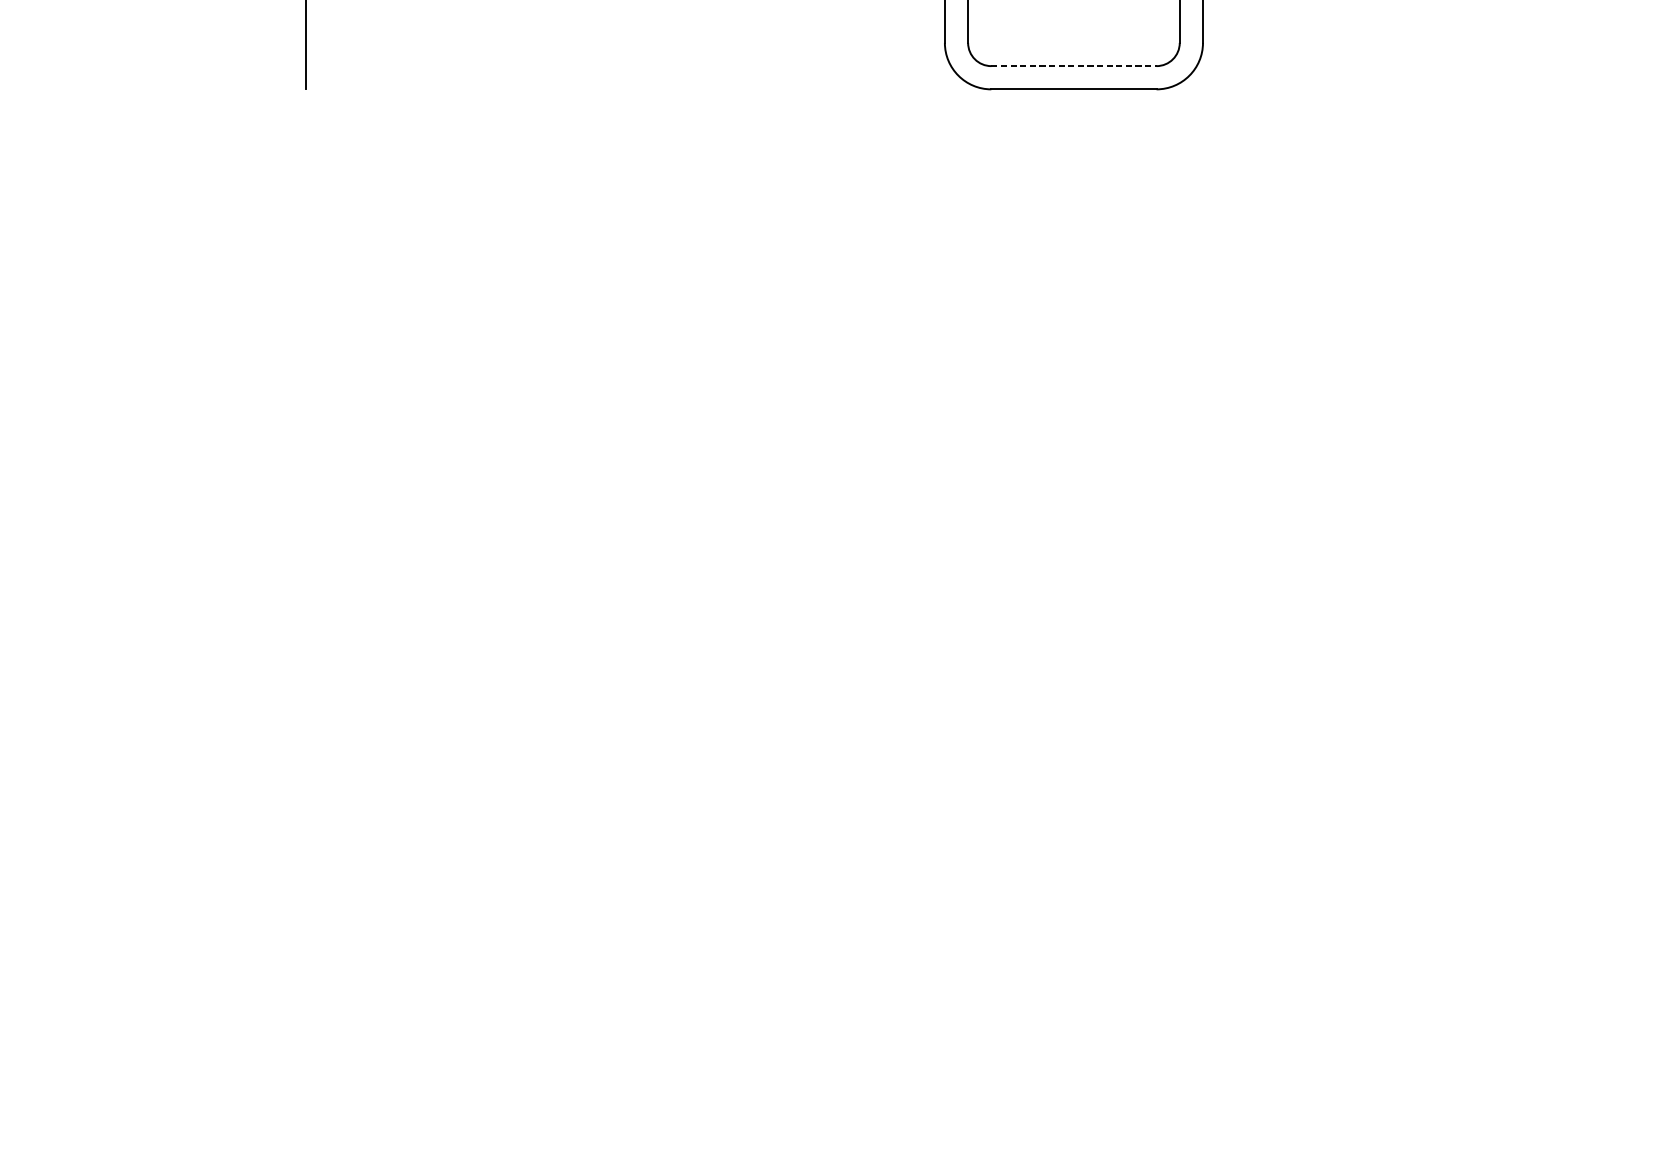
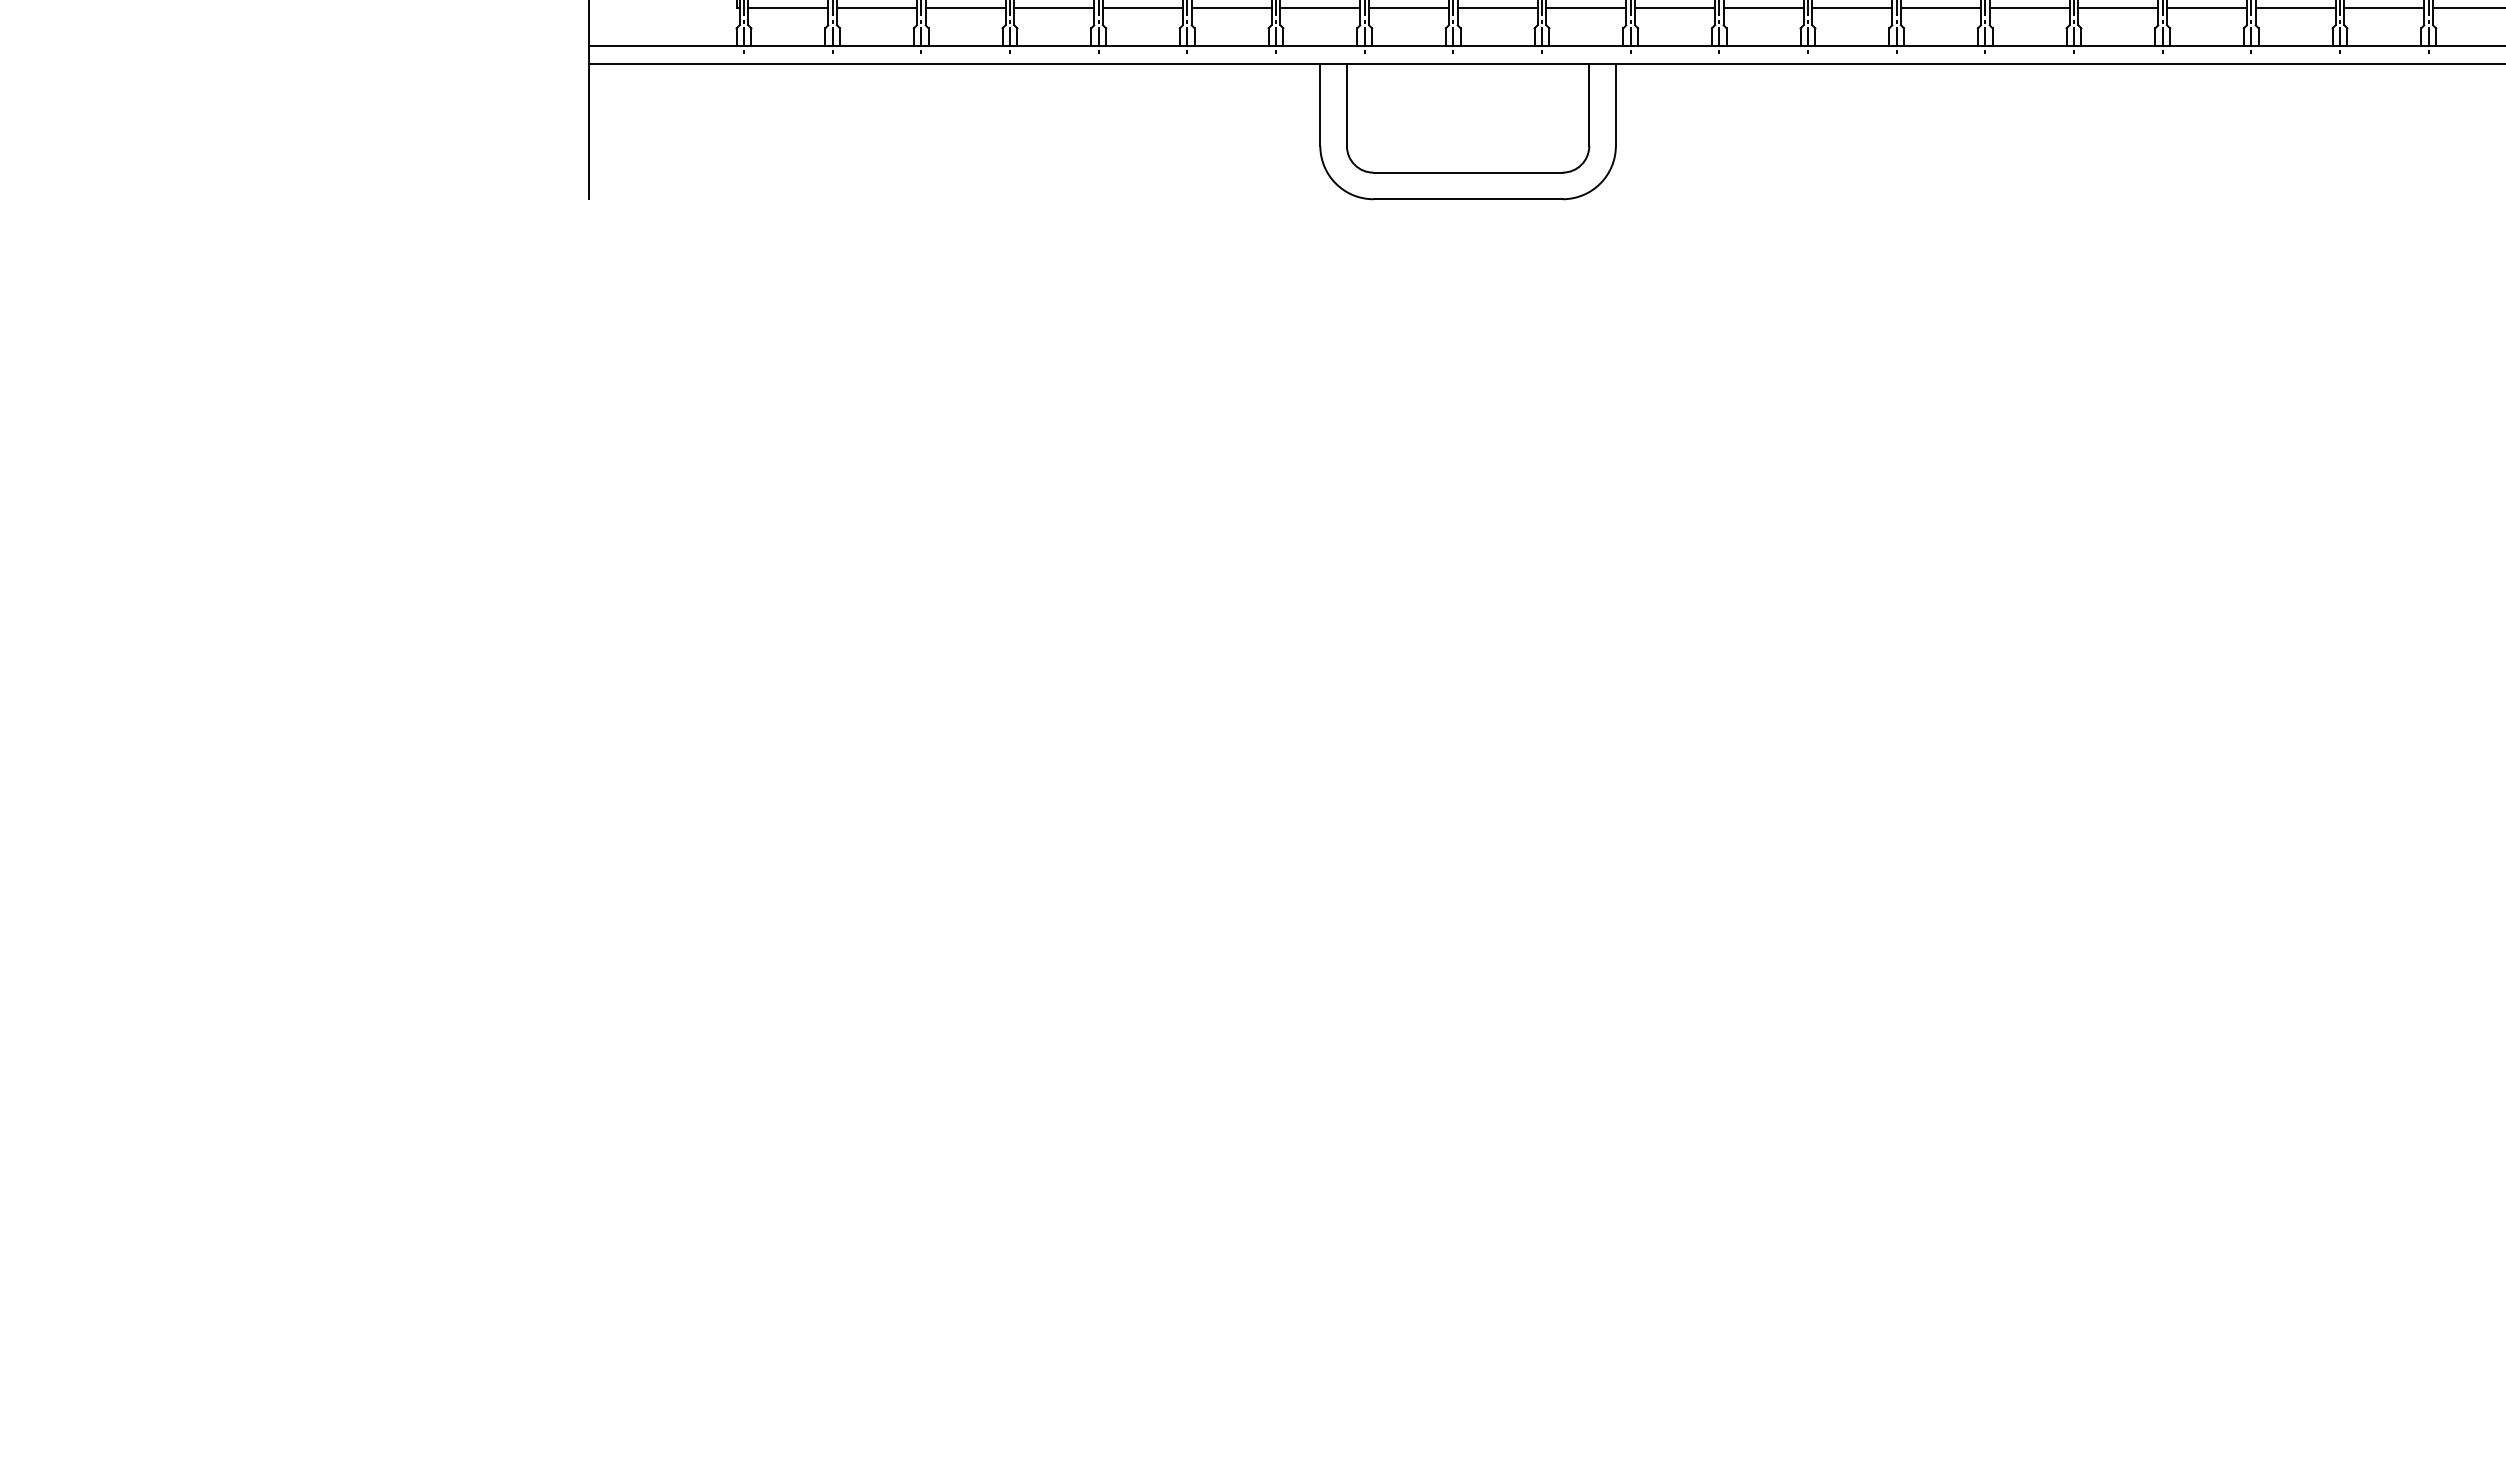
line: (1074, 66) -> (1468, 172), dashed -> solid

